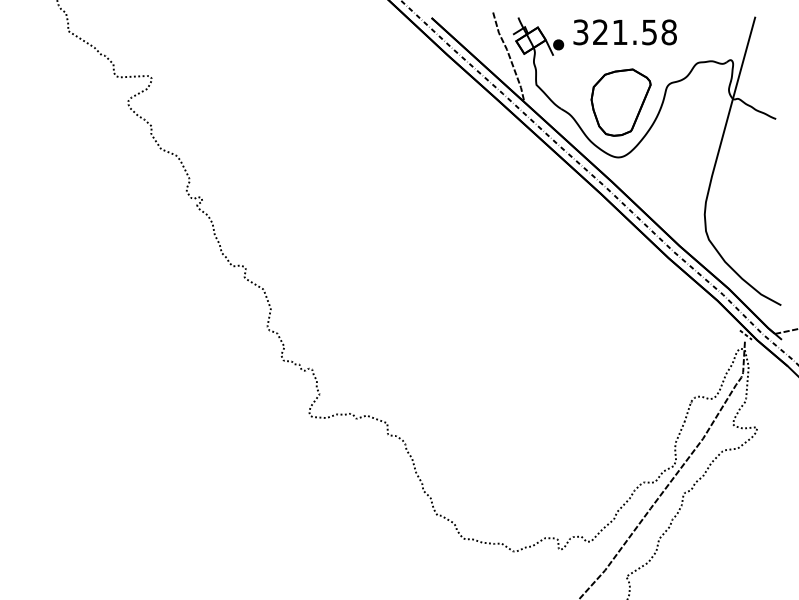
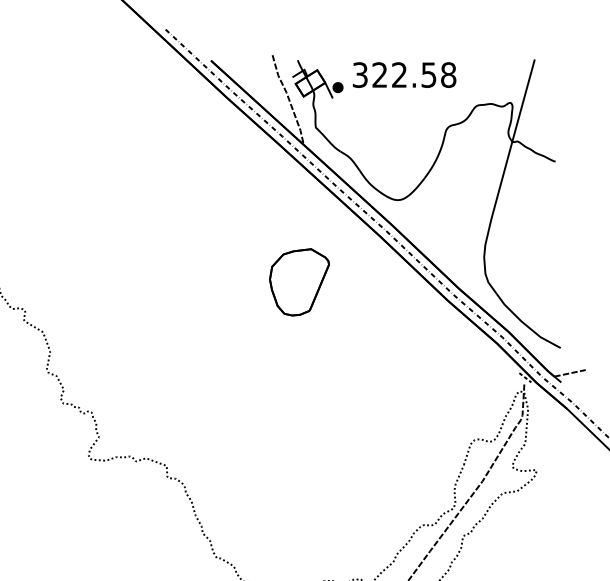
text: (619, 31) -> (398, 74), 321.58 -> 322.58
part: (620, 102) -> (298, 282), moved

